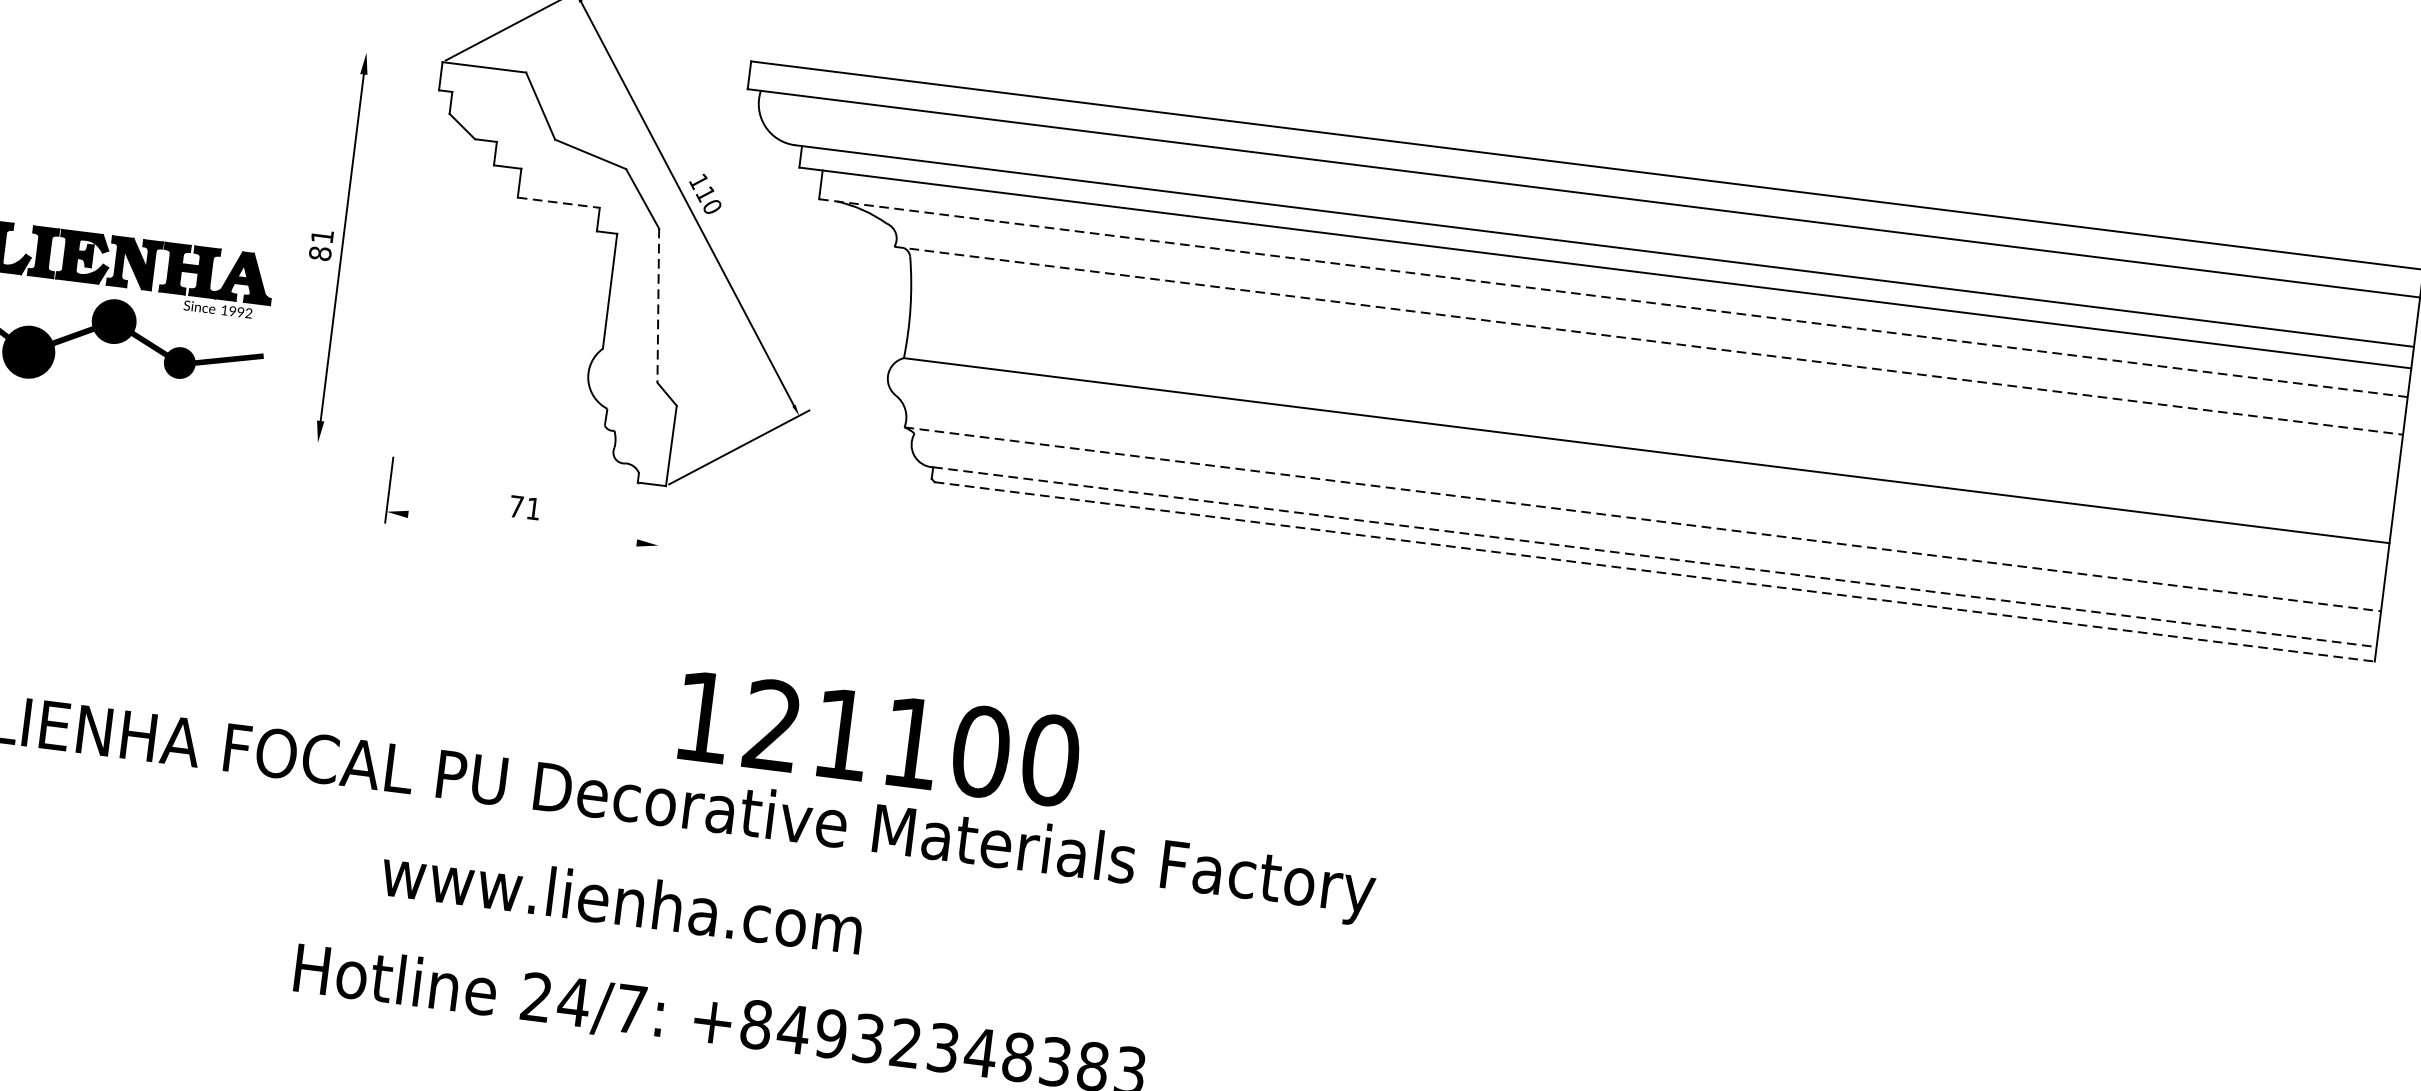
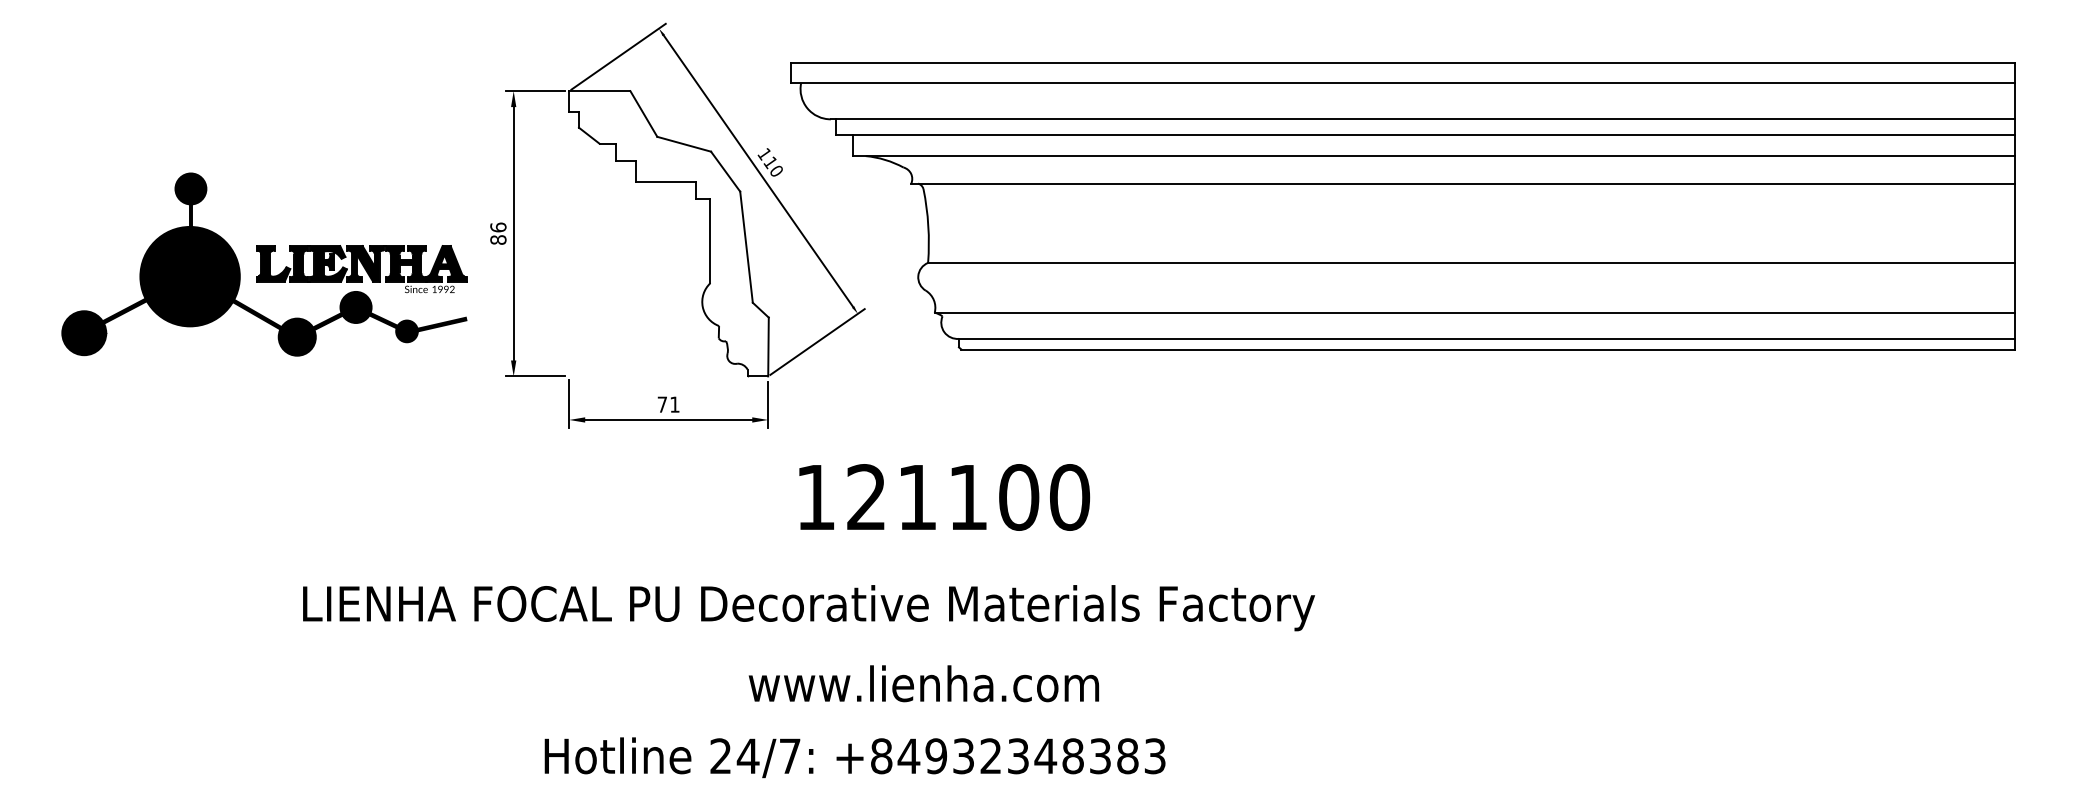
line: (396, 56) -> (535, 91), added
line: (560, 202) -> (666, 181), dashed -> solid
text: (322, 236) -> (498, 227), 81 -> 86
line: (1613, 298) -> (1433, 156), dashed -> solid
line: (658, 306) -> (746, 247), dashed -> solid
line: (1649, 340) -> (1463, 183), dashed -> solid
line: (347, 446) -> (535, 376), added
line: (1642, 518) -> (1474, 312), dashed -> solid
line: (661, 524) -> (768, 404), added
line: (522, 528) -> (668, 419), added
line: (1654, 556) -> (1486, 338), dashed -> solid
line: (1655, 571) -> (1488, 349), dashed -> solid
text: (879, 739) -> (944, 497), moved
text: (621, 900) -> (923, 683), moved

